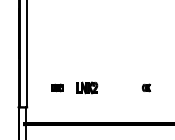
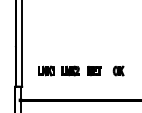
part: (57, 87) -> (46, 70), size x1.67
part: (116, 87) -> (94, 70), added
part: (146, 87) -> (118, 70), size x1.67

